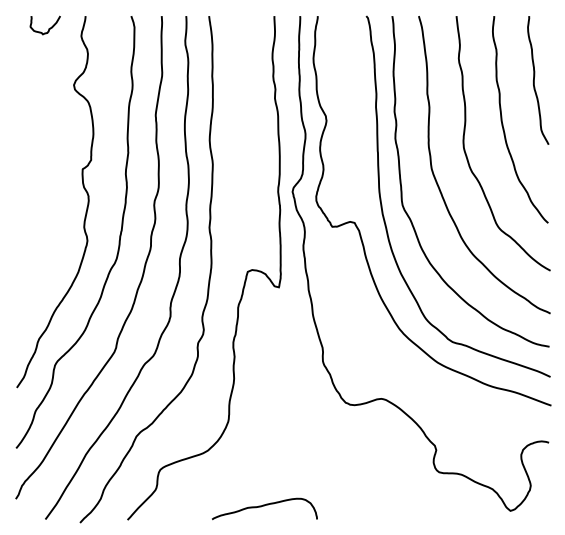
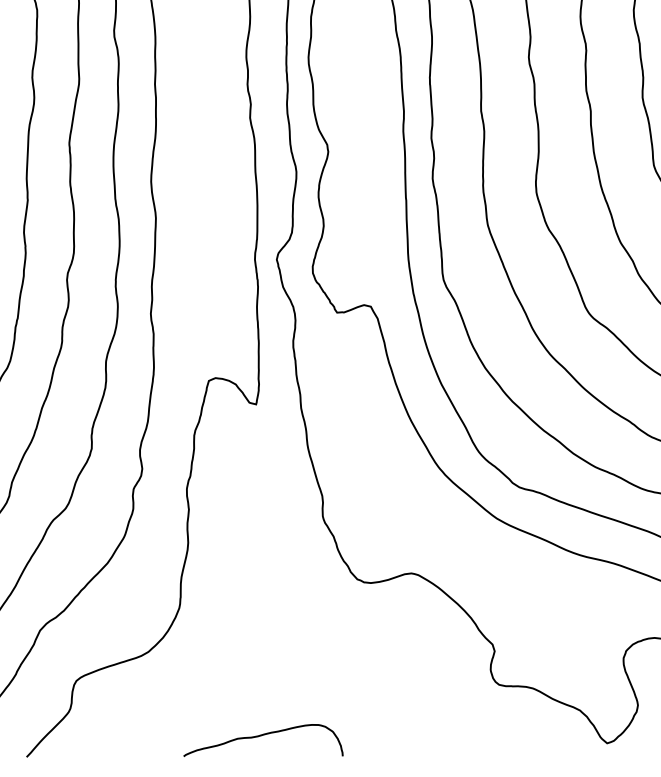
curve: (264, 506) -> (263, 736), moved

